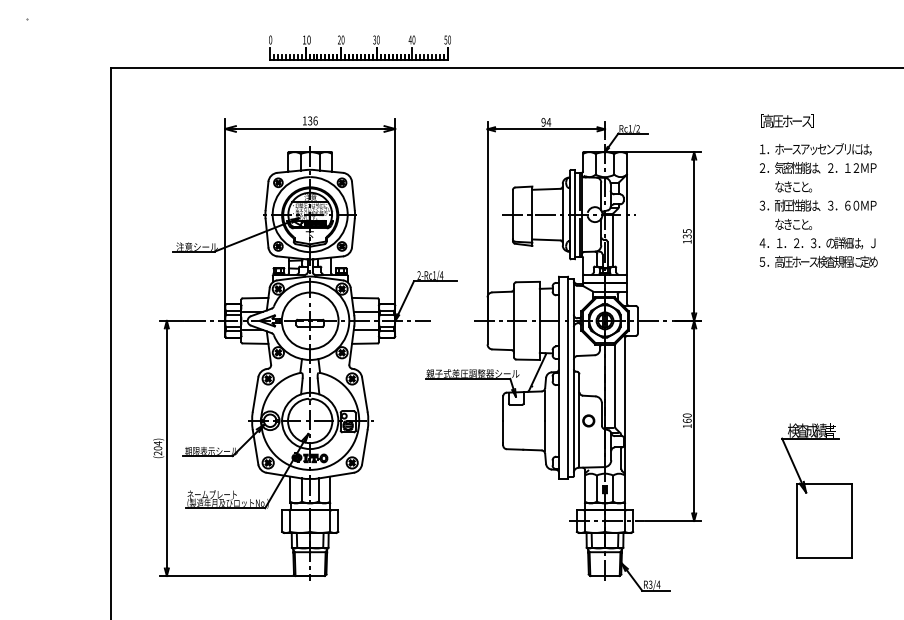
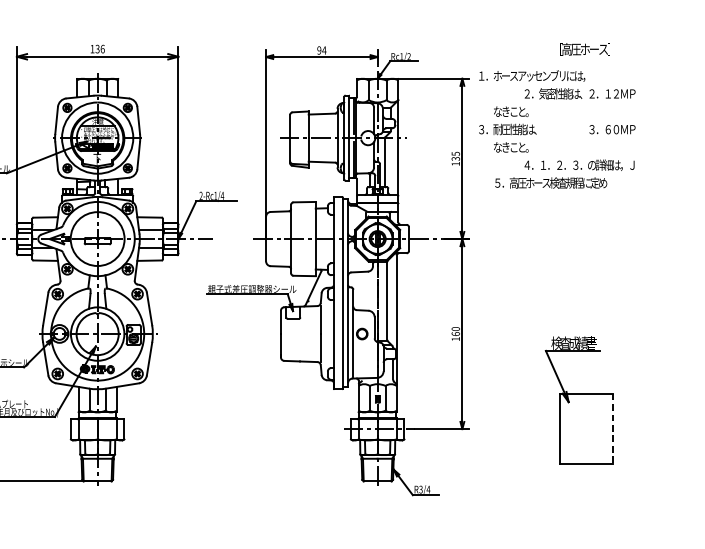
text: (787, 120) -> (585, 48), moved
text: (815, 149) -> (531, 76), moved
text: (789, 205) -> (507, 129), moved
text: (818, 261) -> (550, 182), moved
line: (852, 520) -> (612, 428), solid -> dashed

